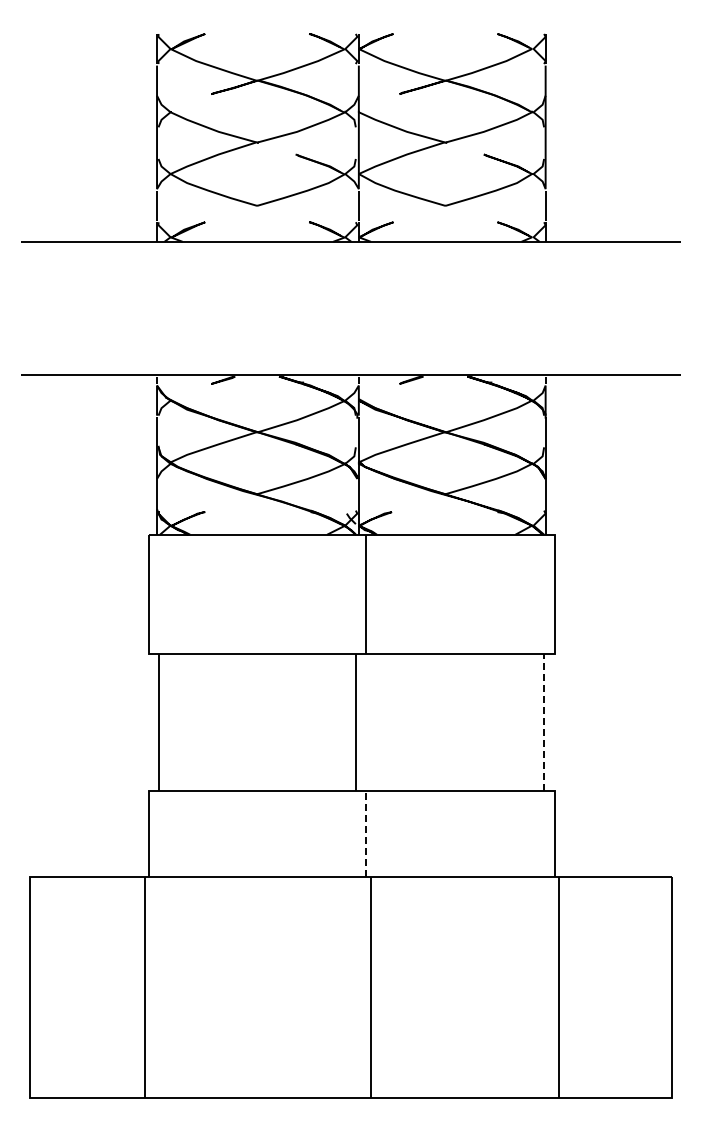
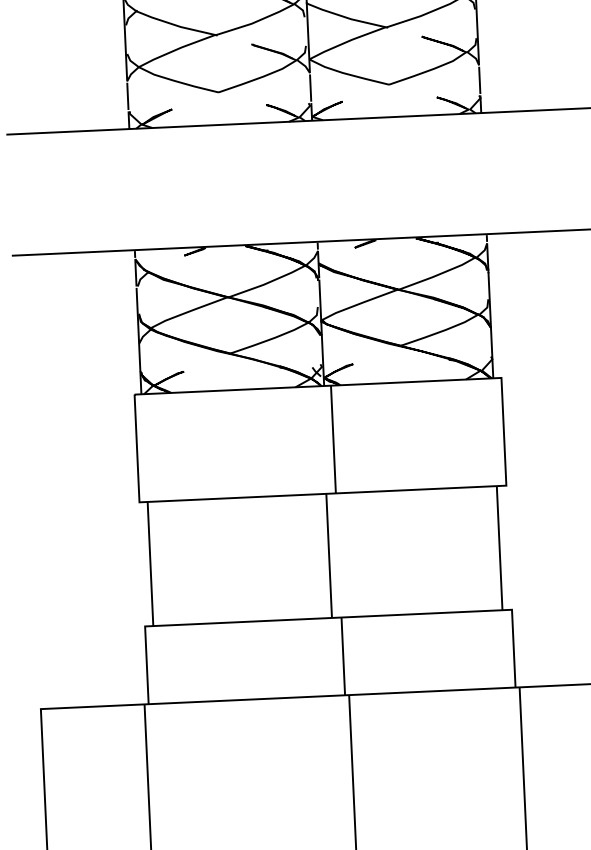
line: (544, 722) -> (499, 548), dashed -> solid
line: (366, 833) -> (343, 656), dashed -> solid

